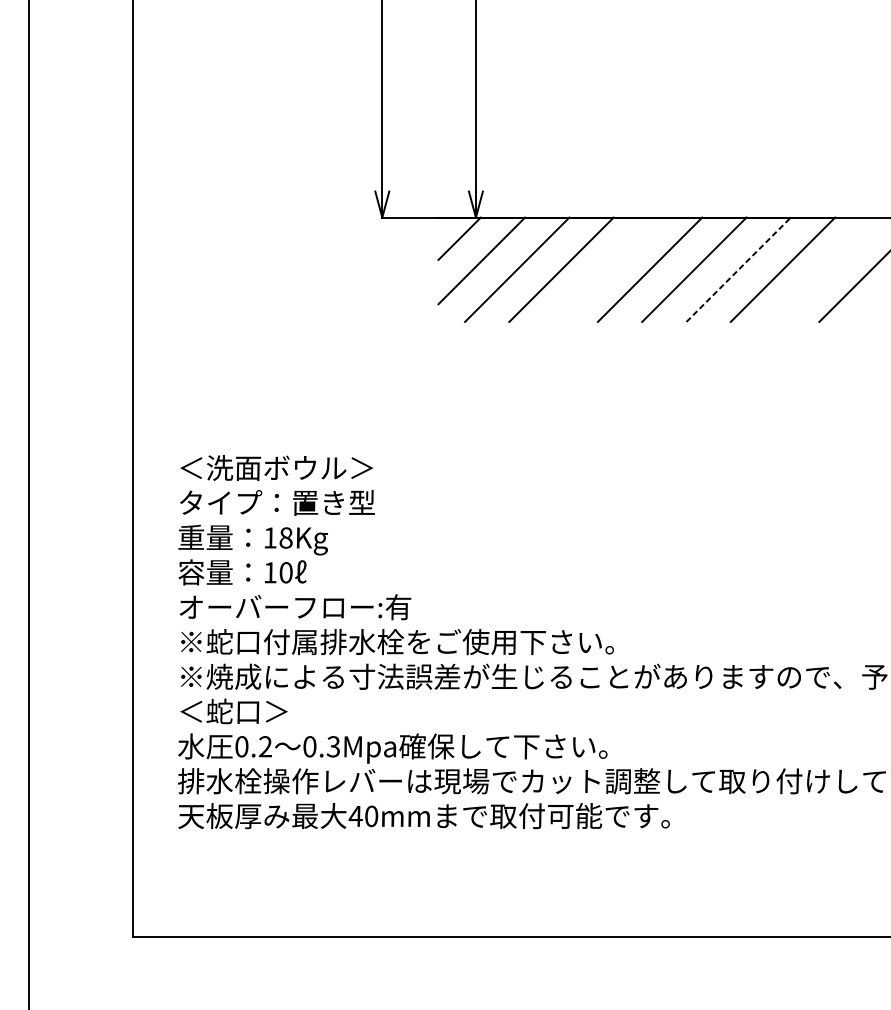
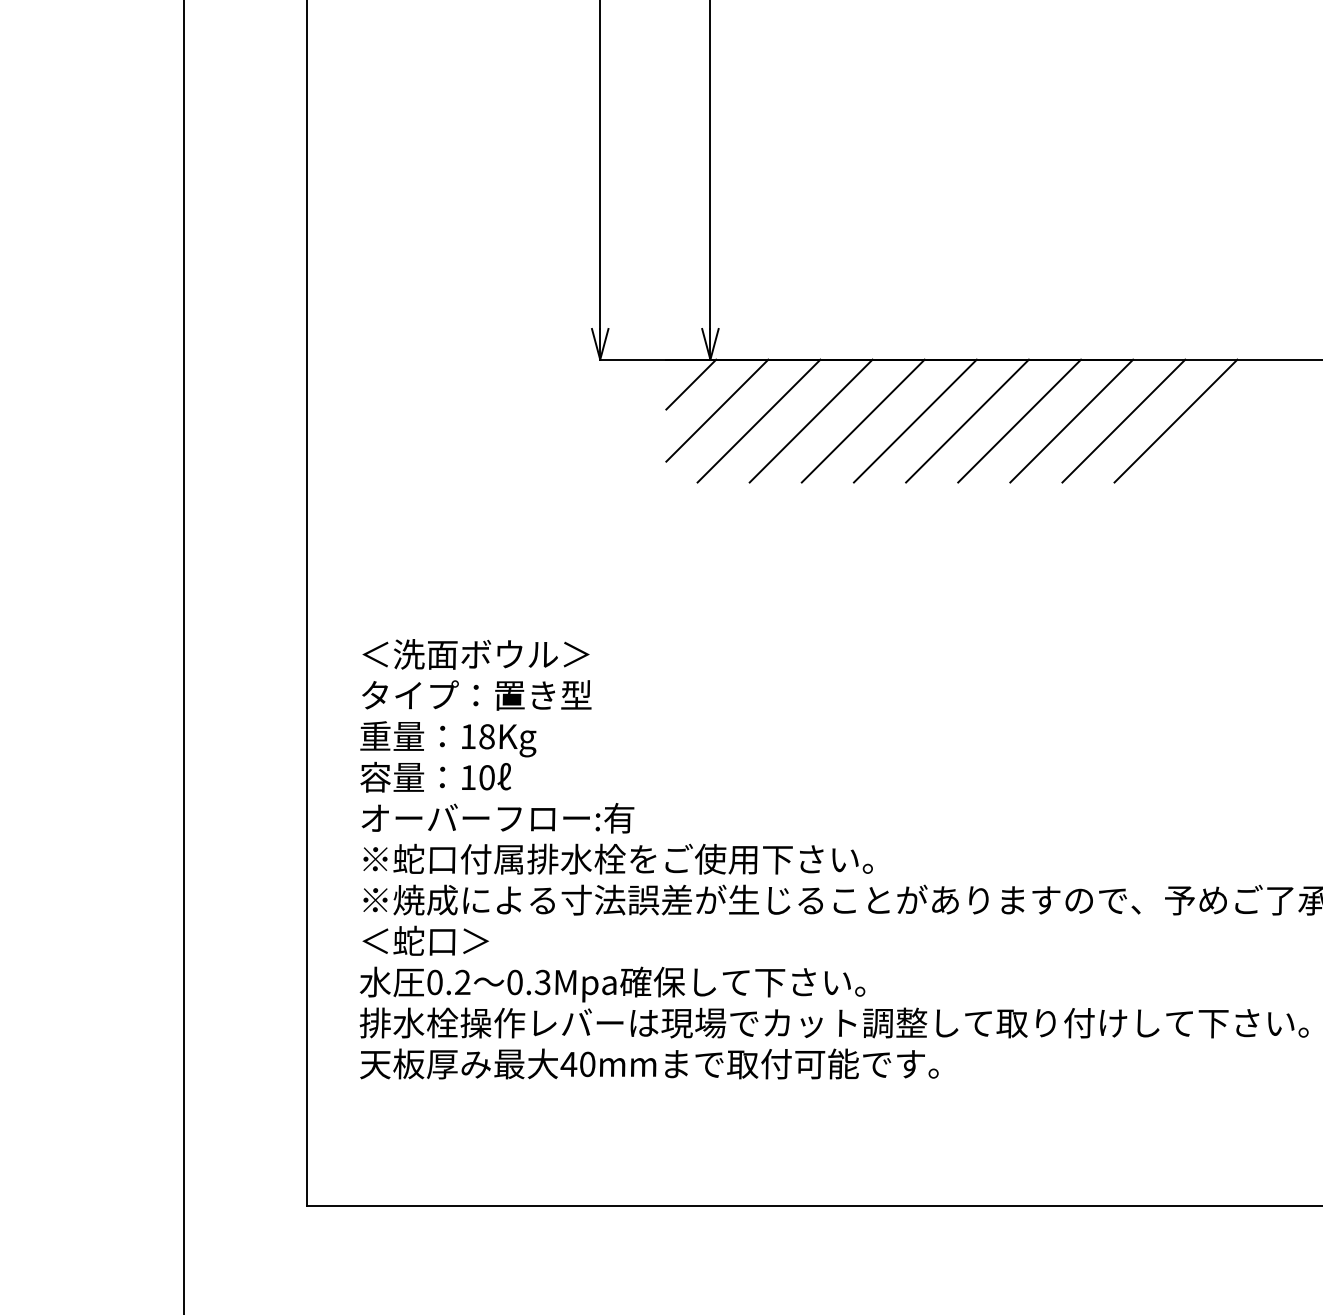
line: (605, 269) -> (862, 420), added
line: (826, 269) -> (1123, 420), added
line: (738, 270) -> (1019, 421), dashed -> solid

